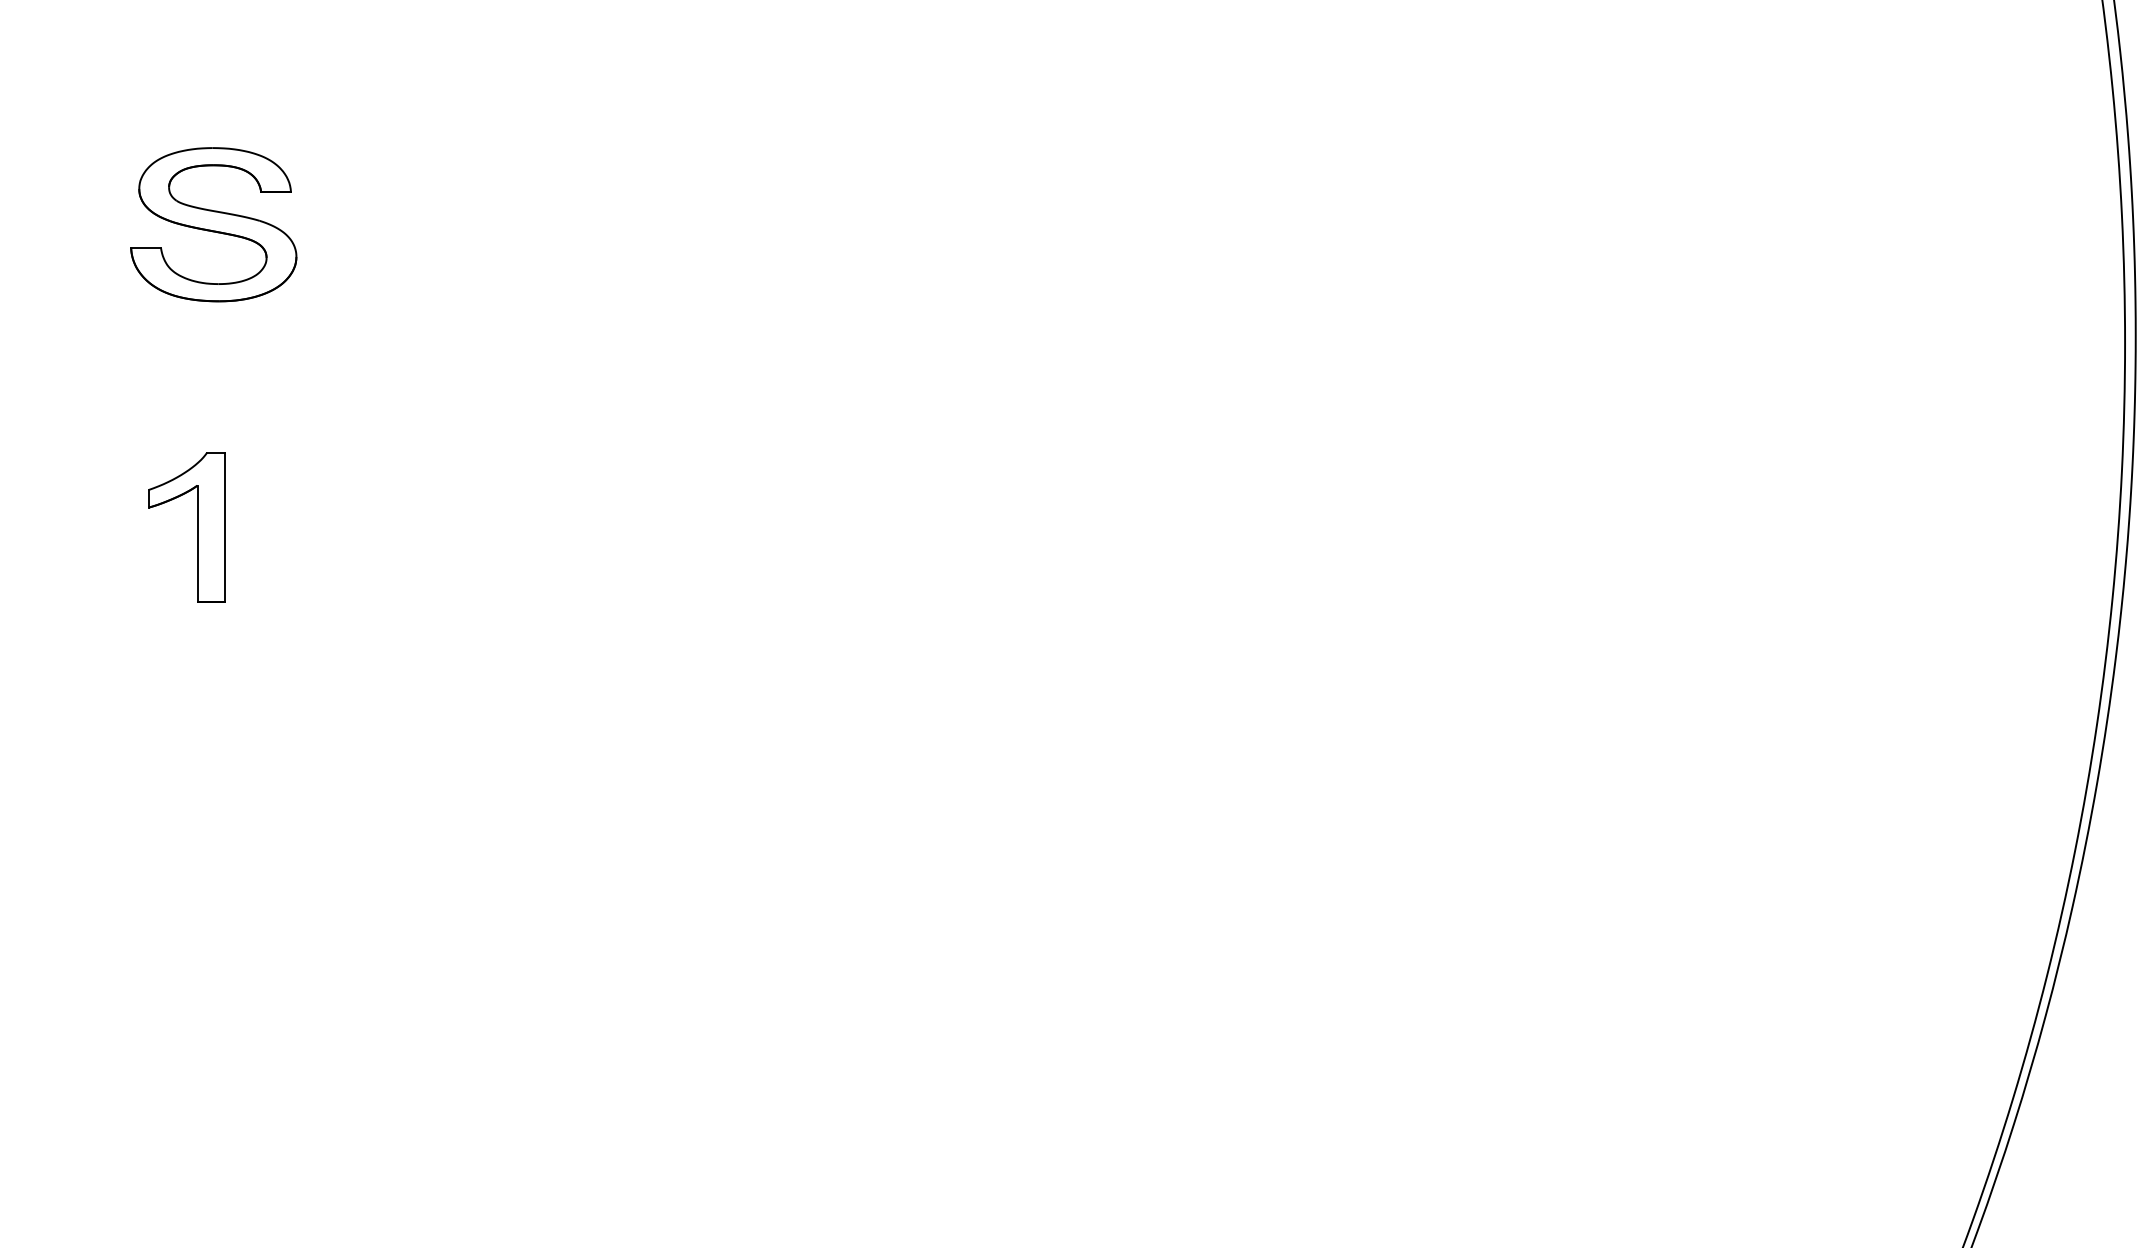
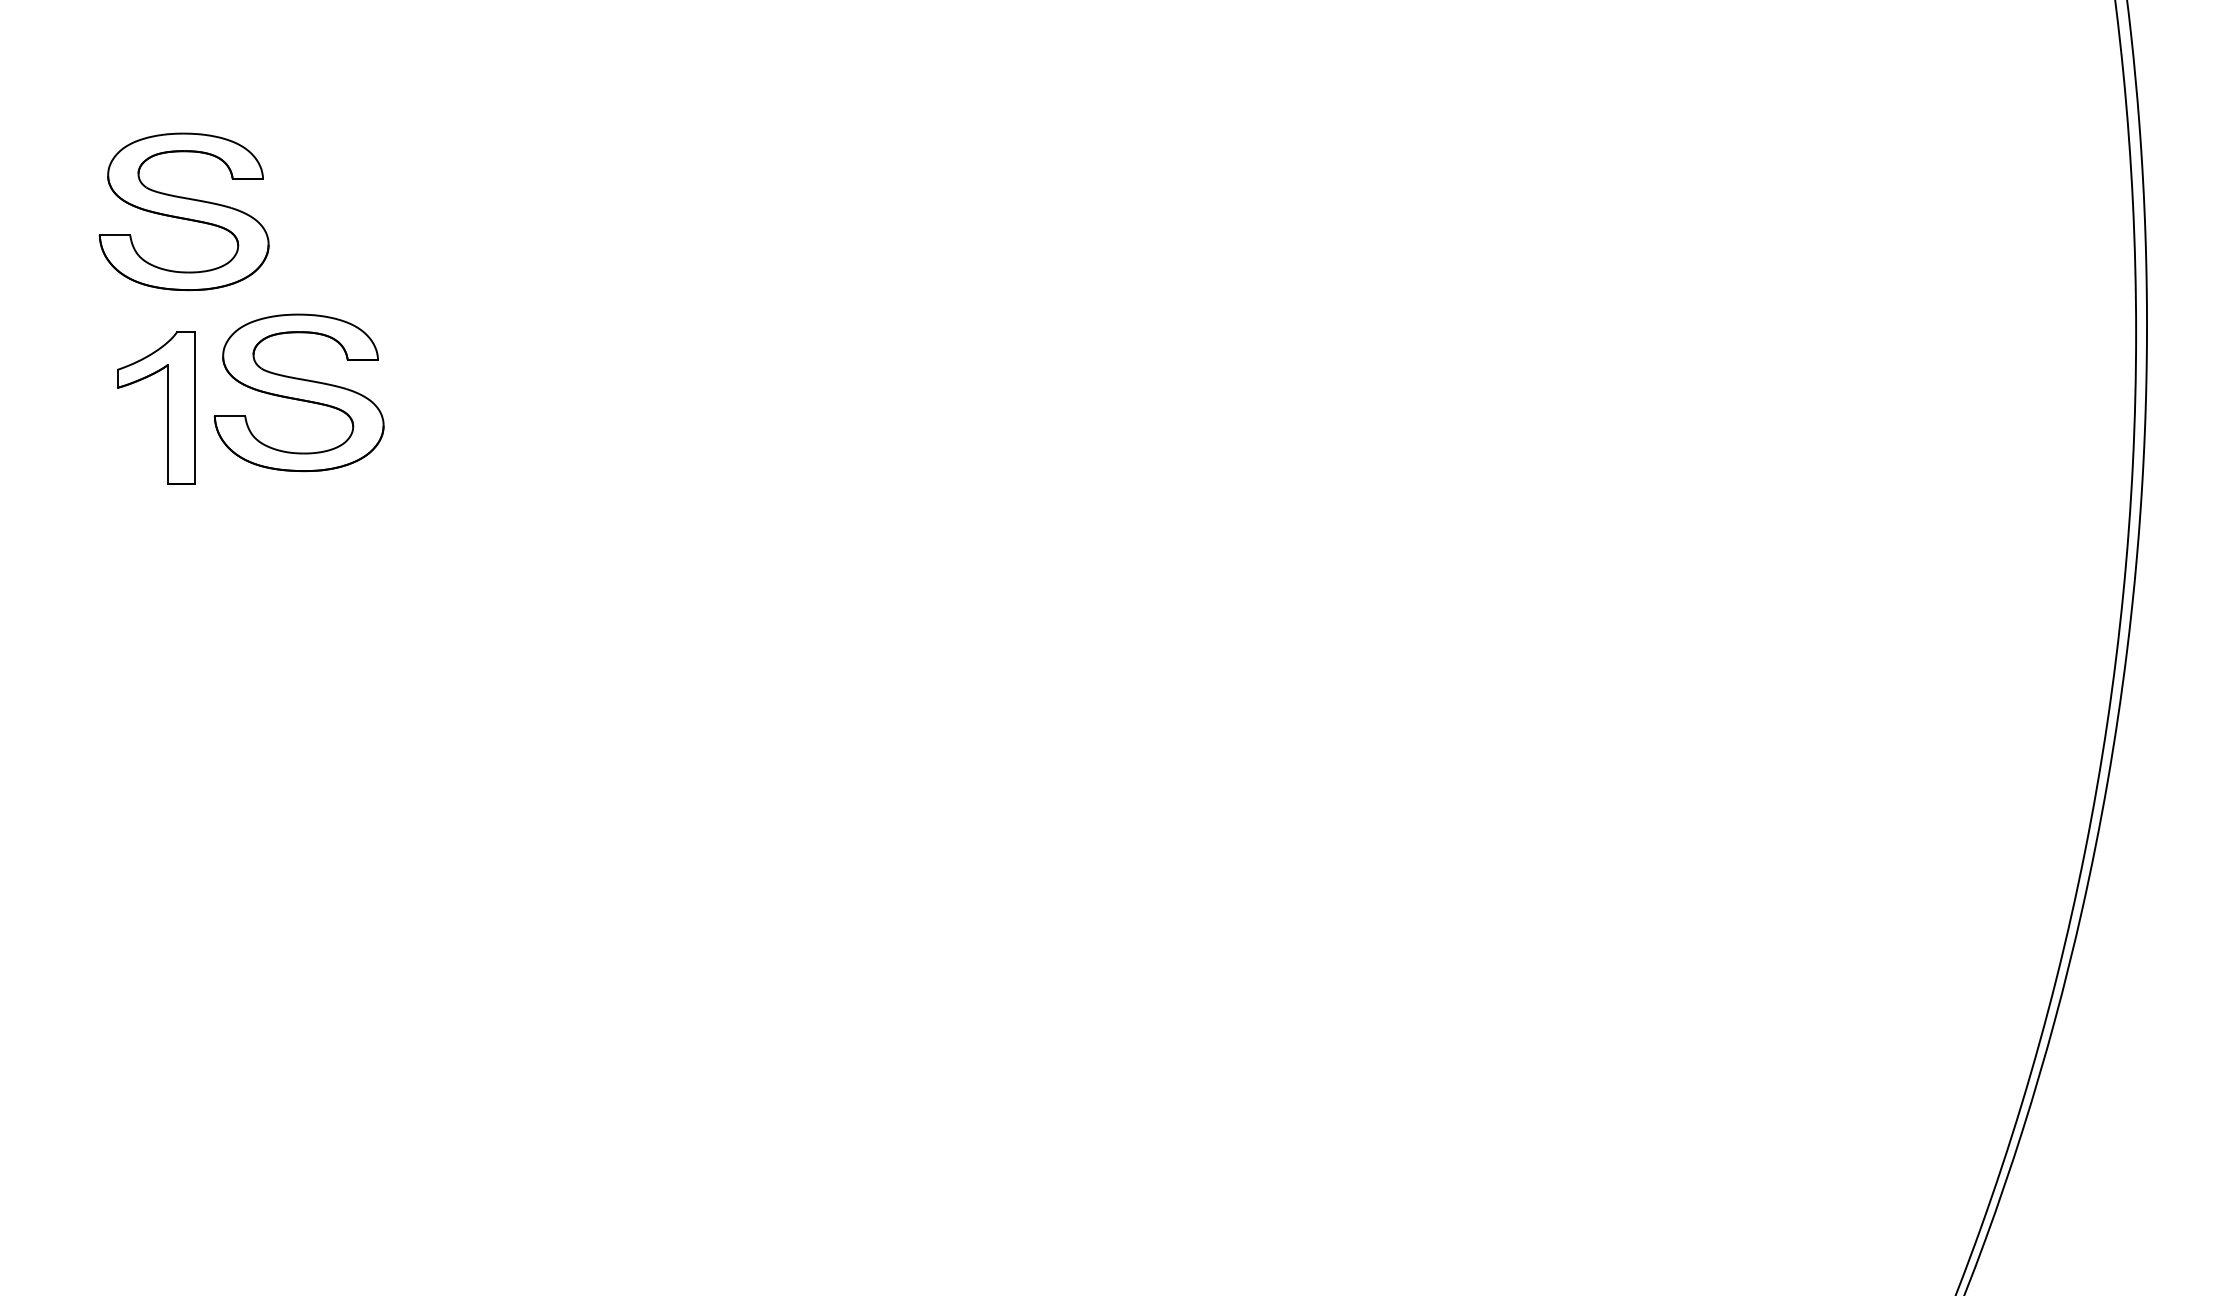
part: (325, 401) -> (298, 392), added
part: (197, 526) -> (167, 407), moved

